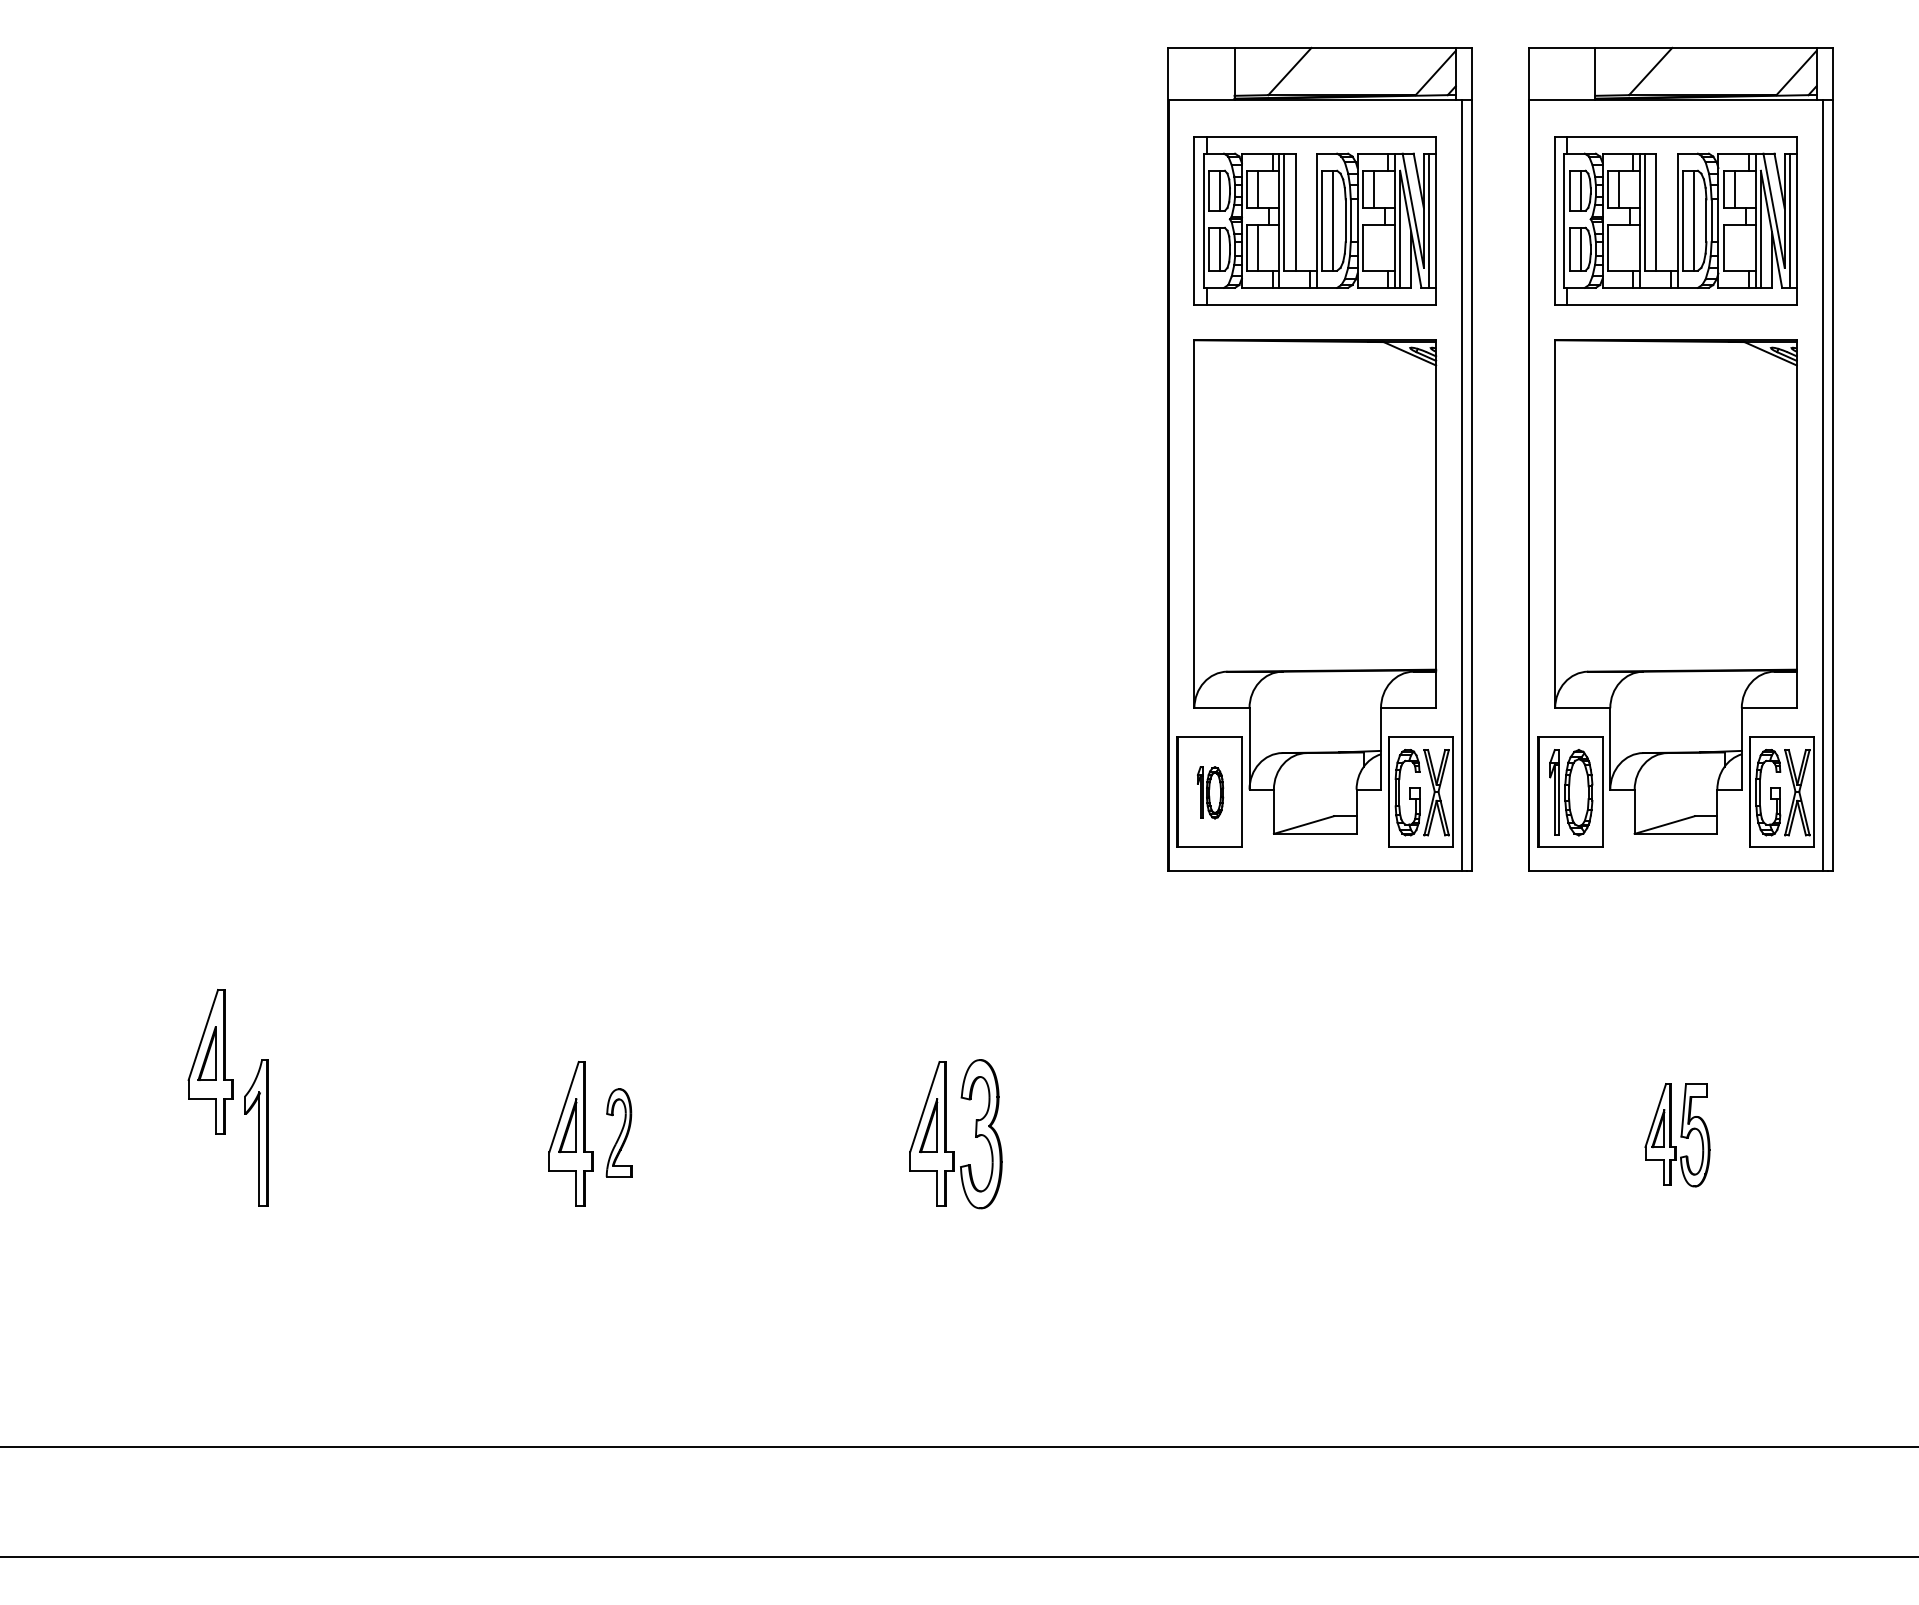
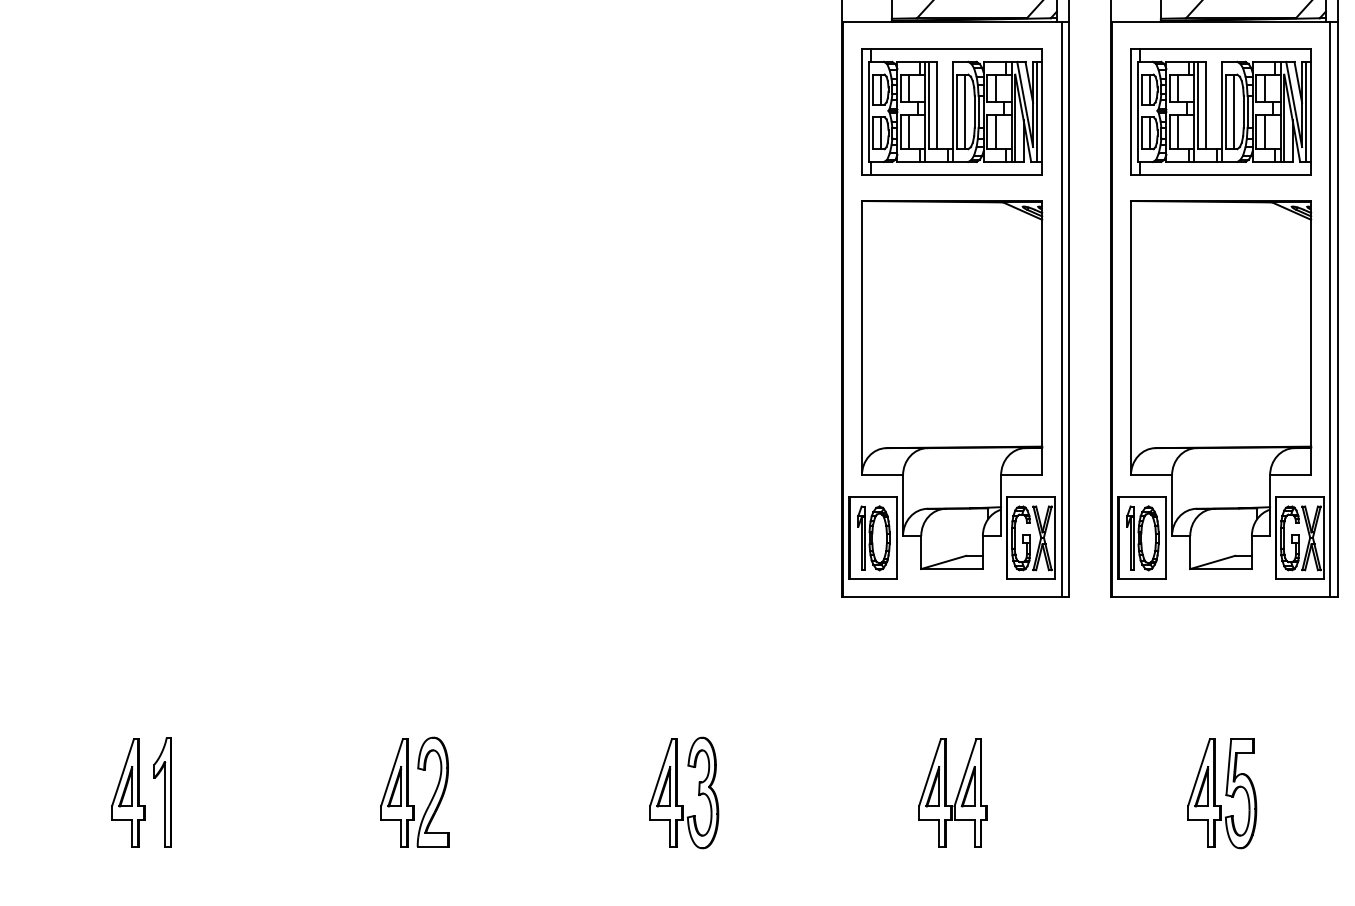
line: (1373, 247) -> (995, 131), added
line: (1618, 247) -> (1178, 131), added
line: (1734, 247) -> (1264, 131), added
part: (1210, 792) -> (873, 538), size x1.67
part: (210, 1061) -> (128, 792), moved
part: (618, 1132) -> (432, 791), size x1.67
part: (1677, 1135) -> (1222, 793), size x1.43
part: (1322, 1136) -> (957, 794), added

